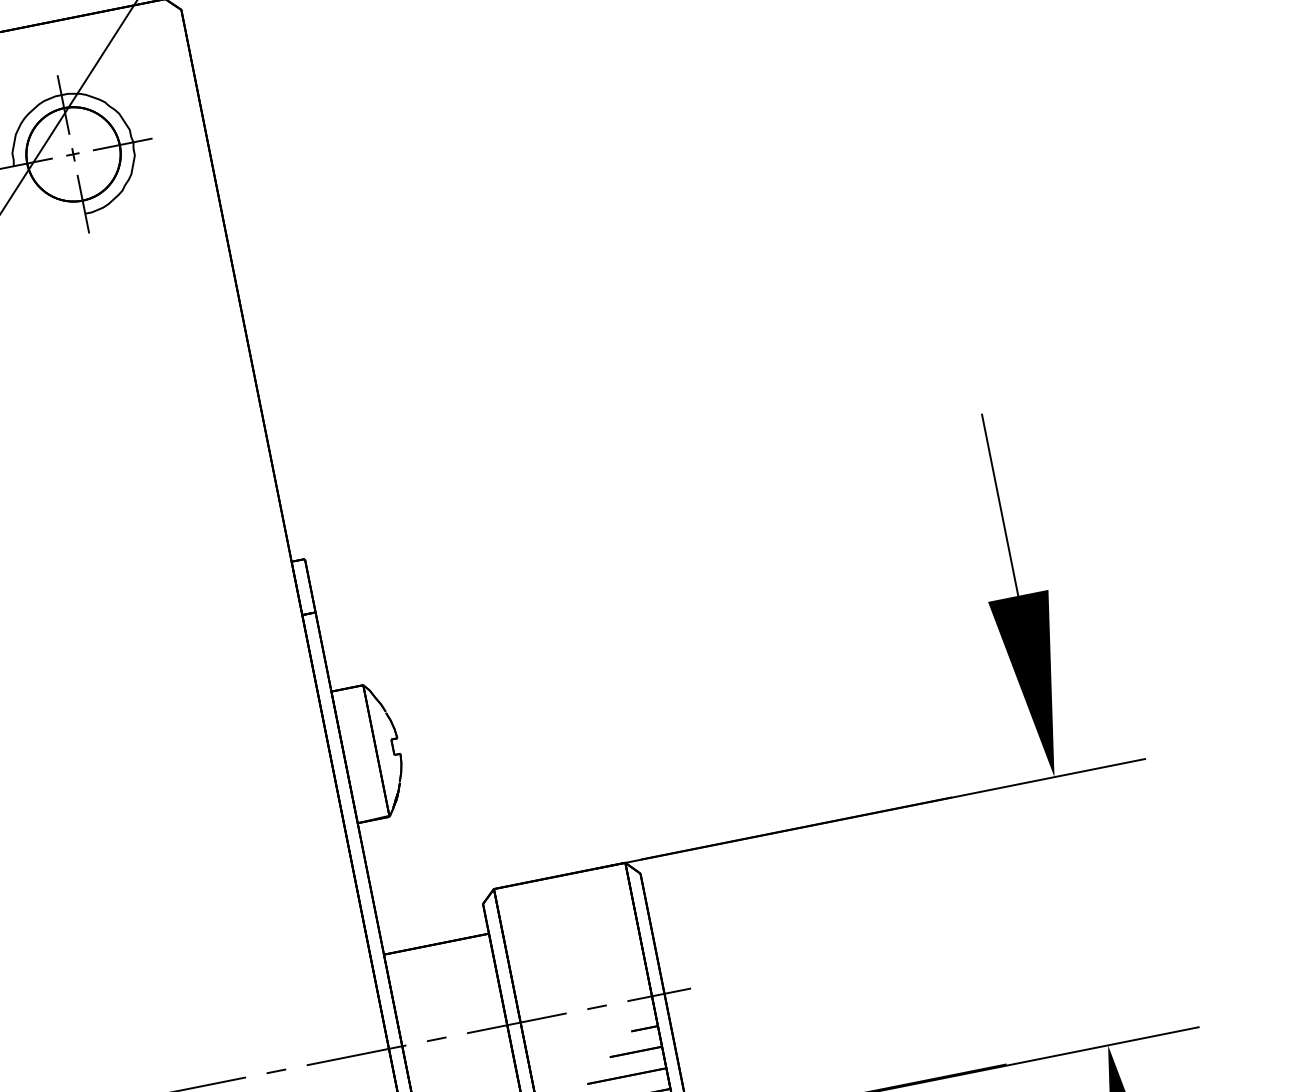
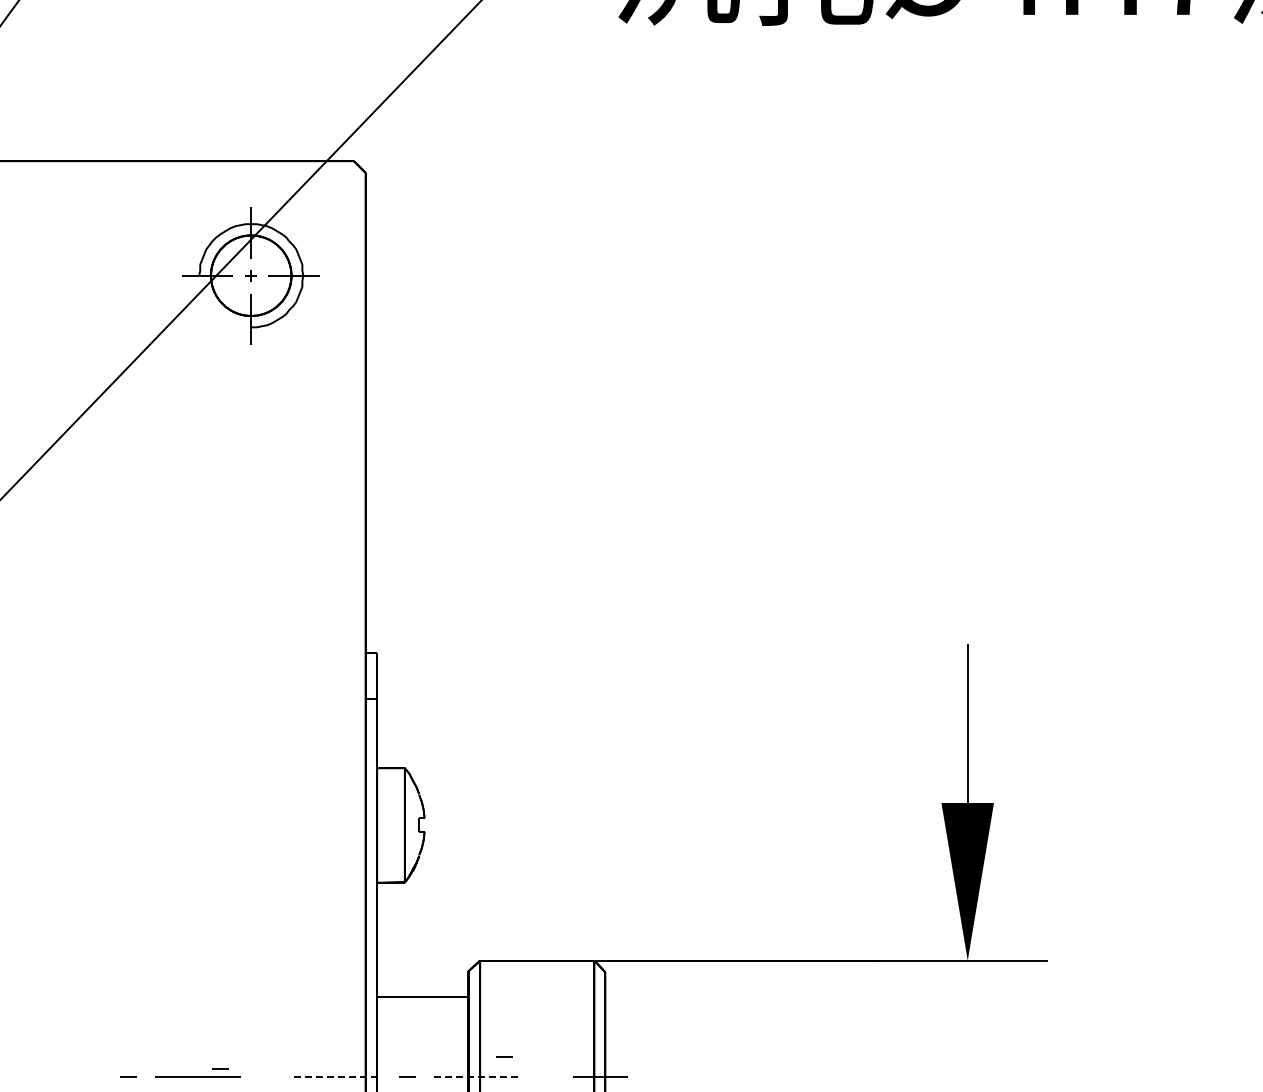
line: (596, 1007) -> (504, 1056), moved
line: (517, 1022) -> (477, 1076), solid -> dashed
line: (356, 1055) -> (337, 1076), solid -> dashed
line: (276, 1071) -> (220, 1068), moved

